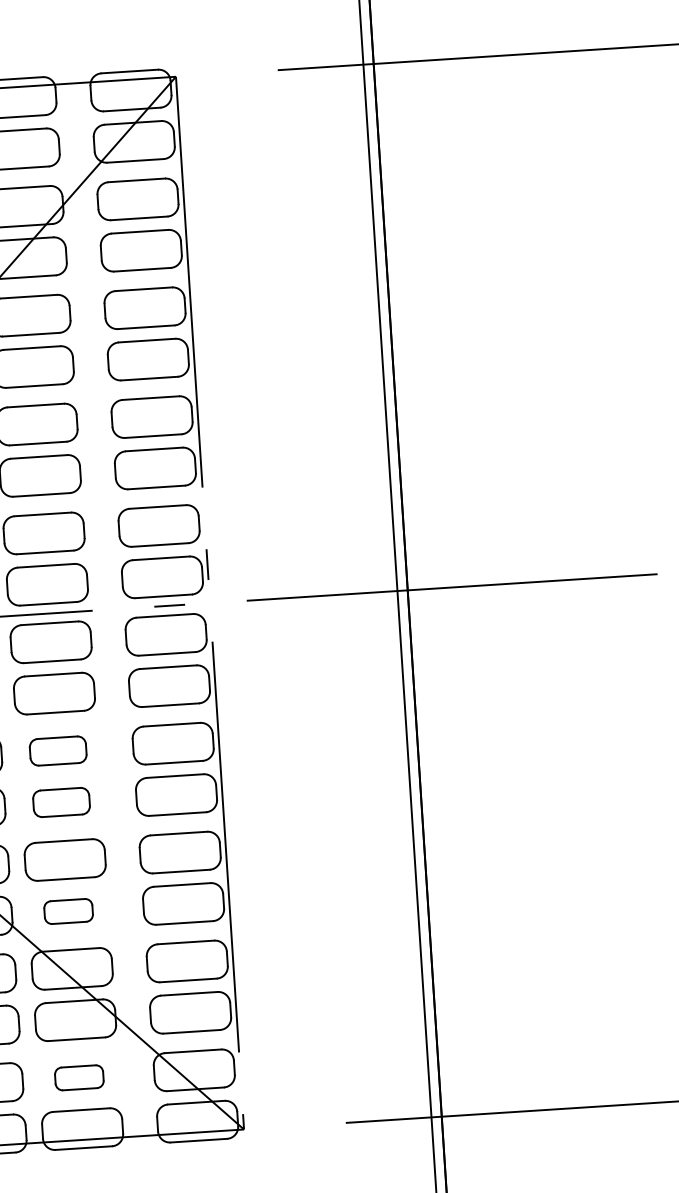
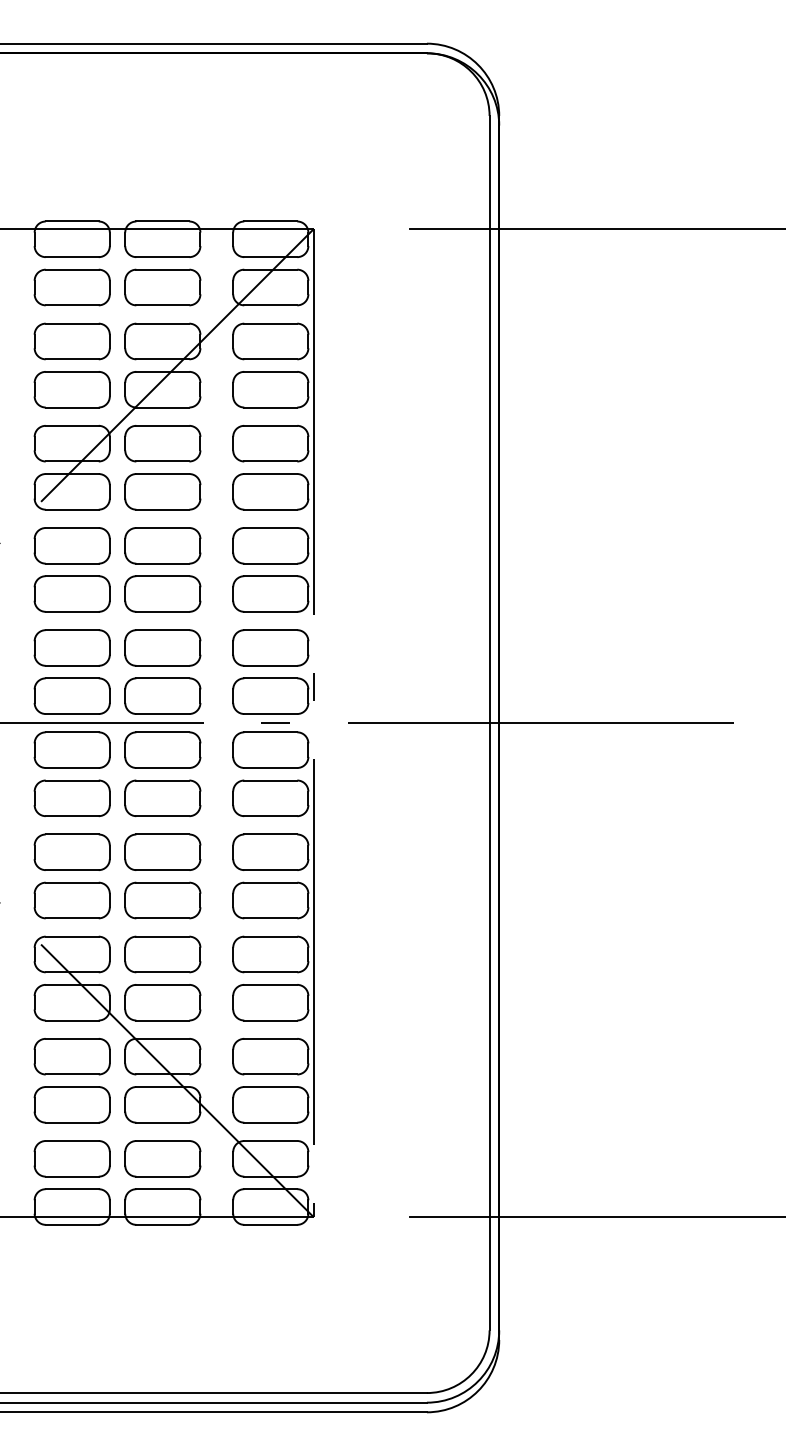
part: (57, 750) -> (162, 851), size x1.43
part: (61, 802) -> (162, 900), size x1.43
part: (68, 911) -> (162, 1002), size x1.67
part: (78, 1077) -> (162, 1158), size x1.67

